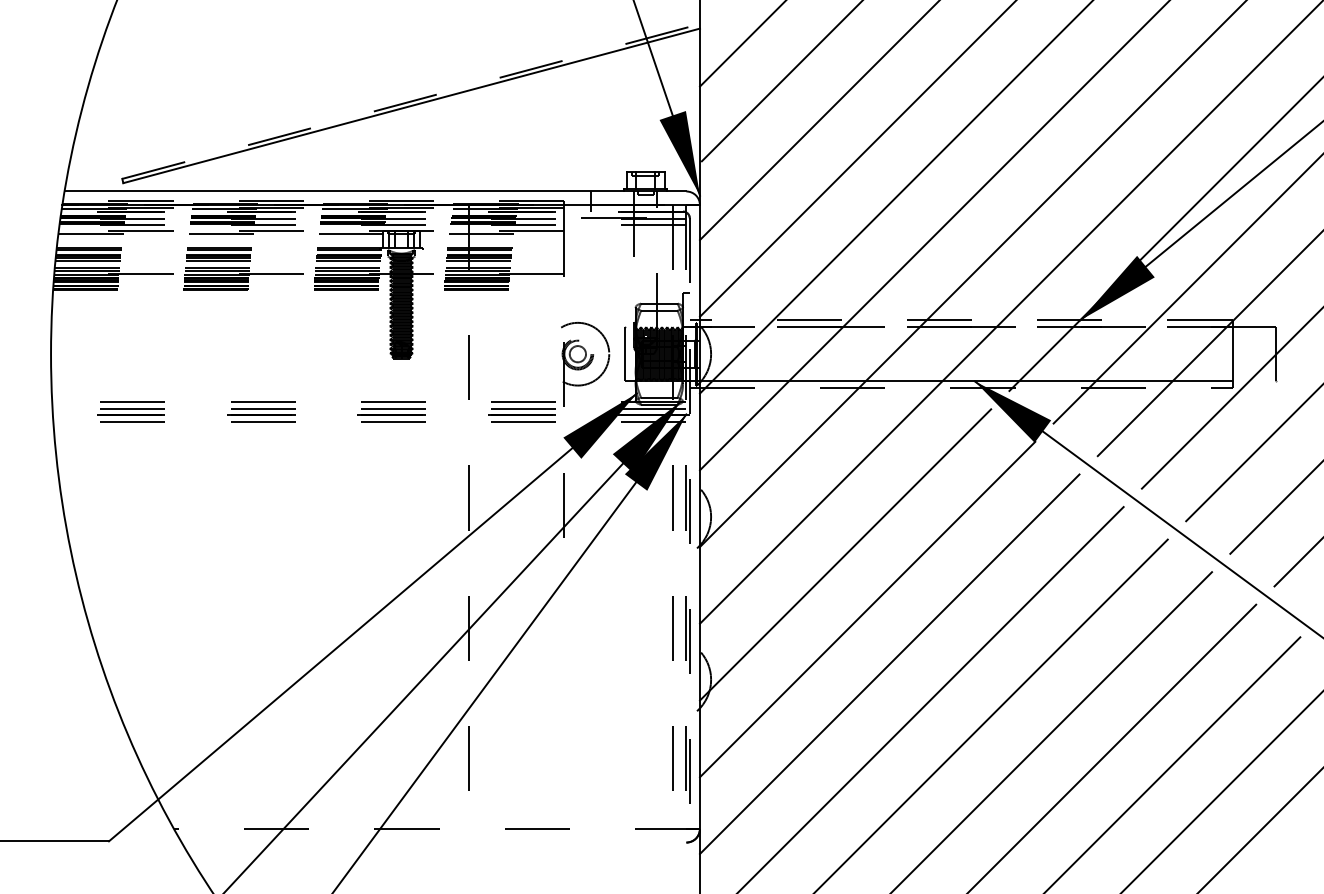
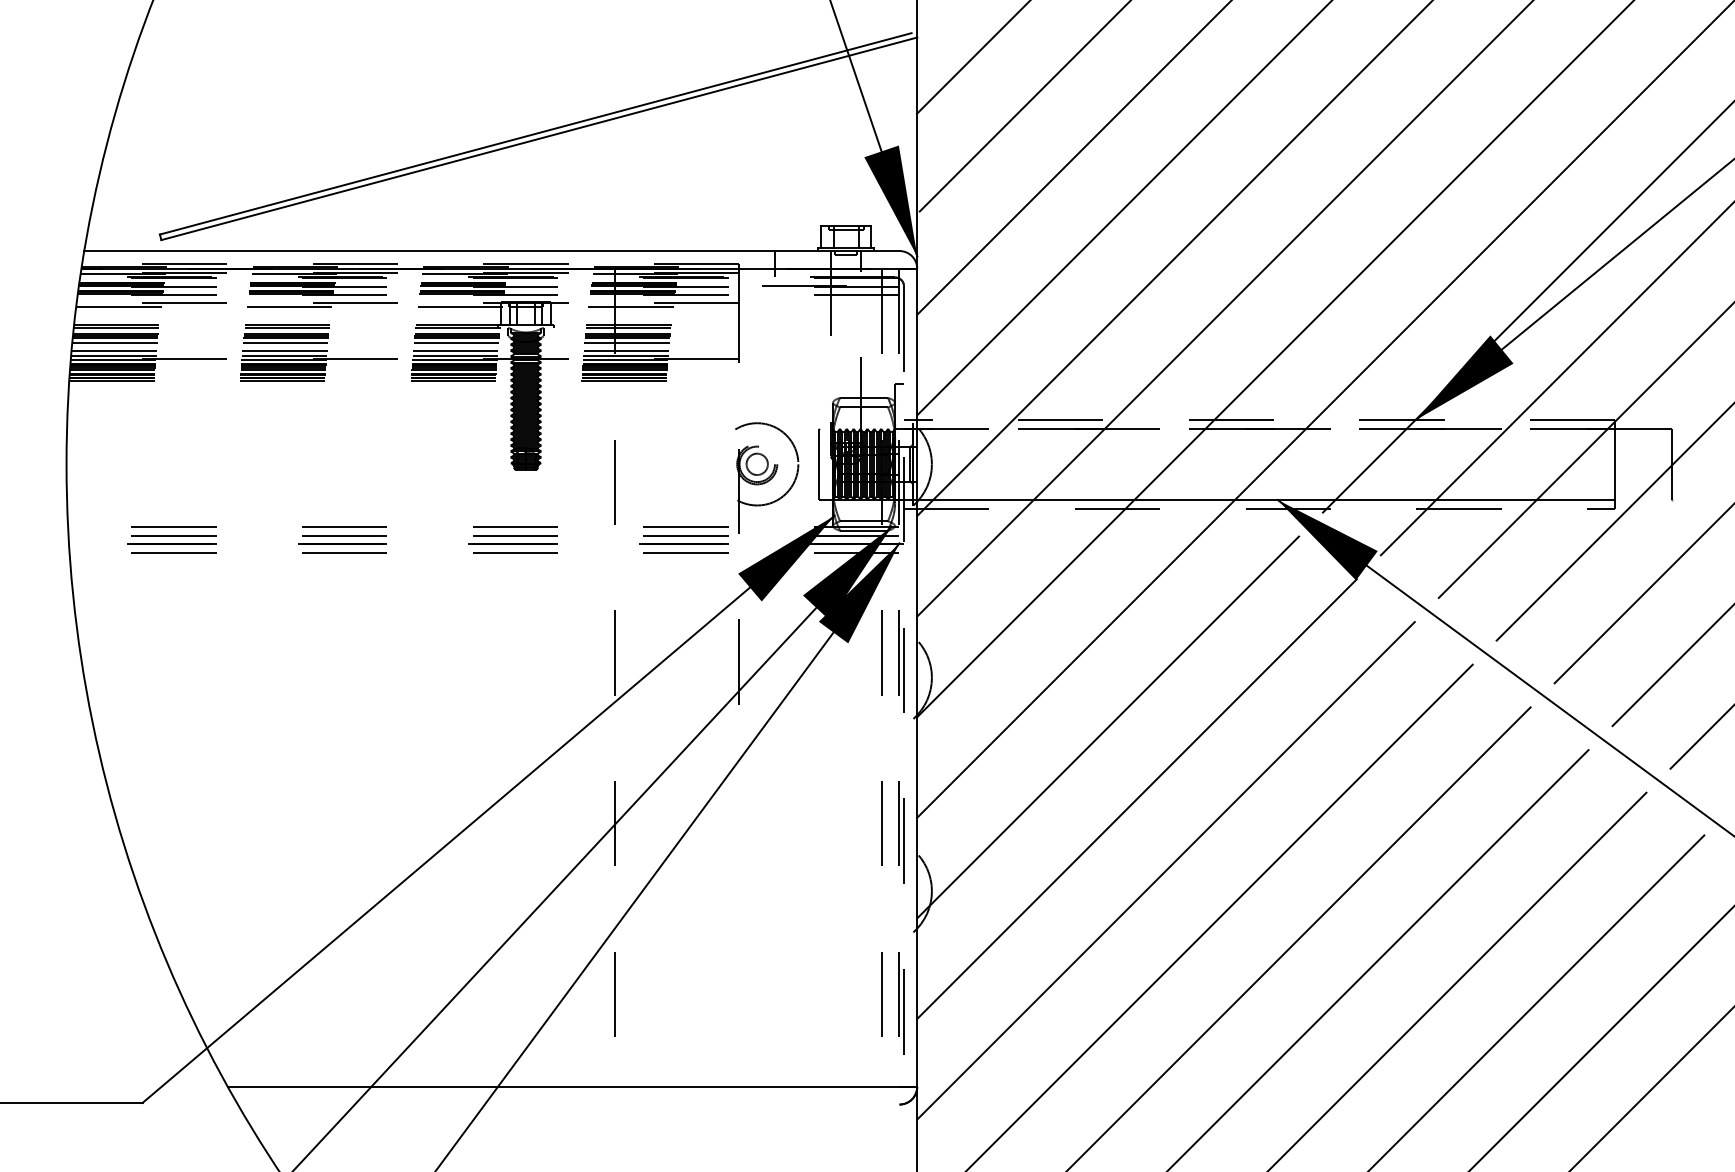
line: (409, 101) -> (536, 133), dashed -> solid
line: (436, 828) -> (572, 1086), dashed -> solid

